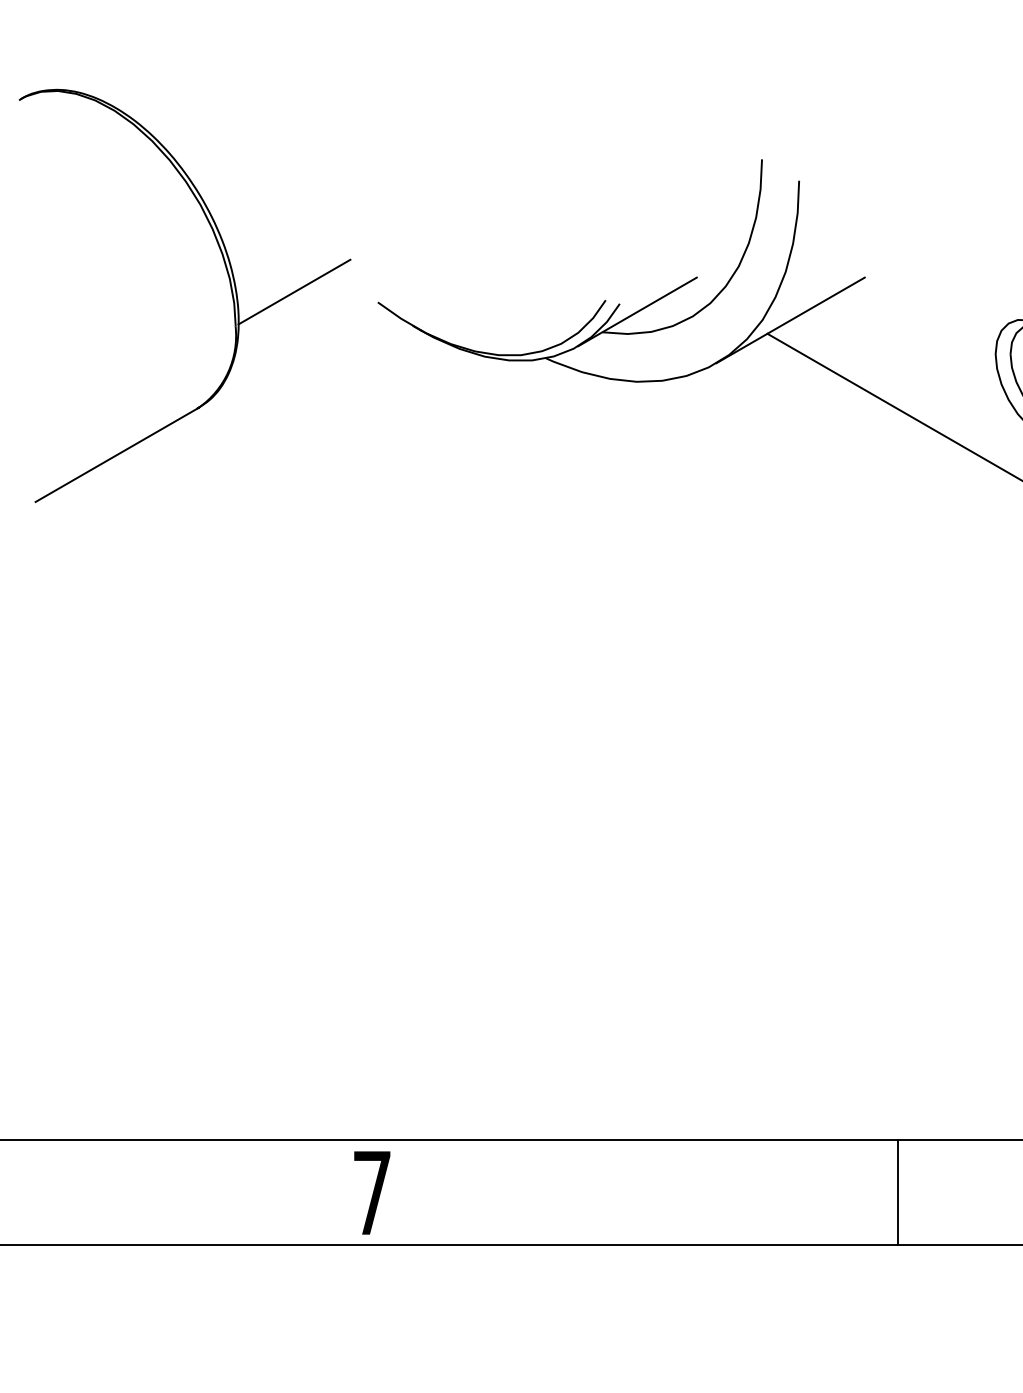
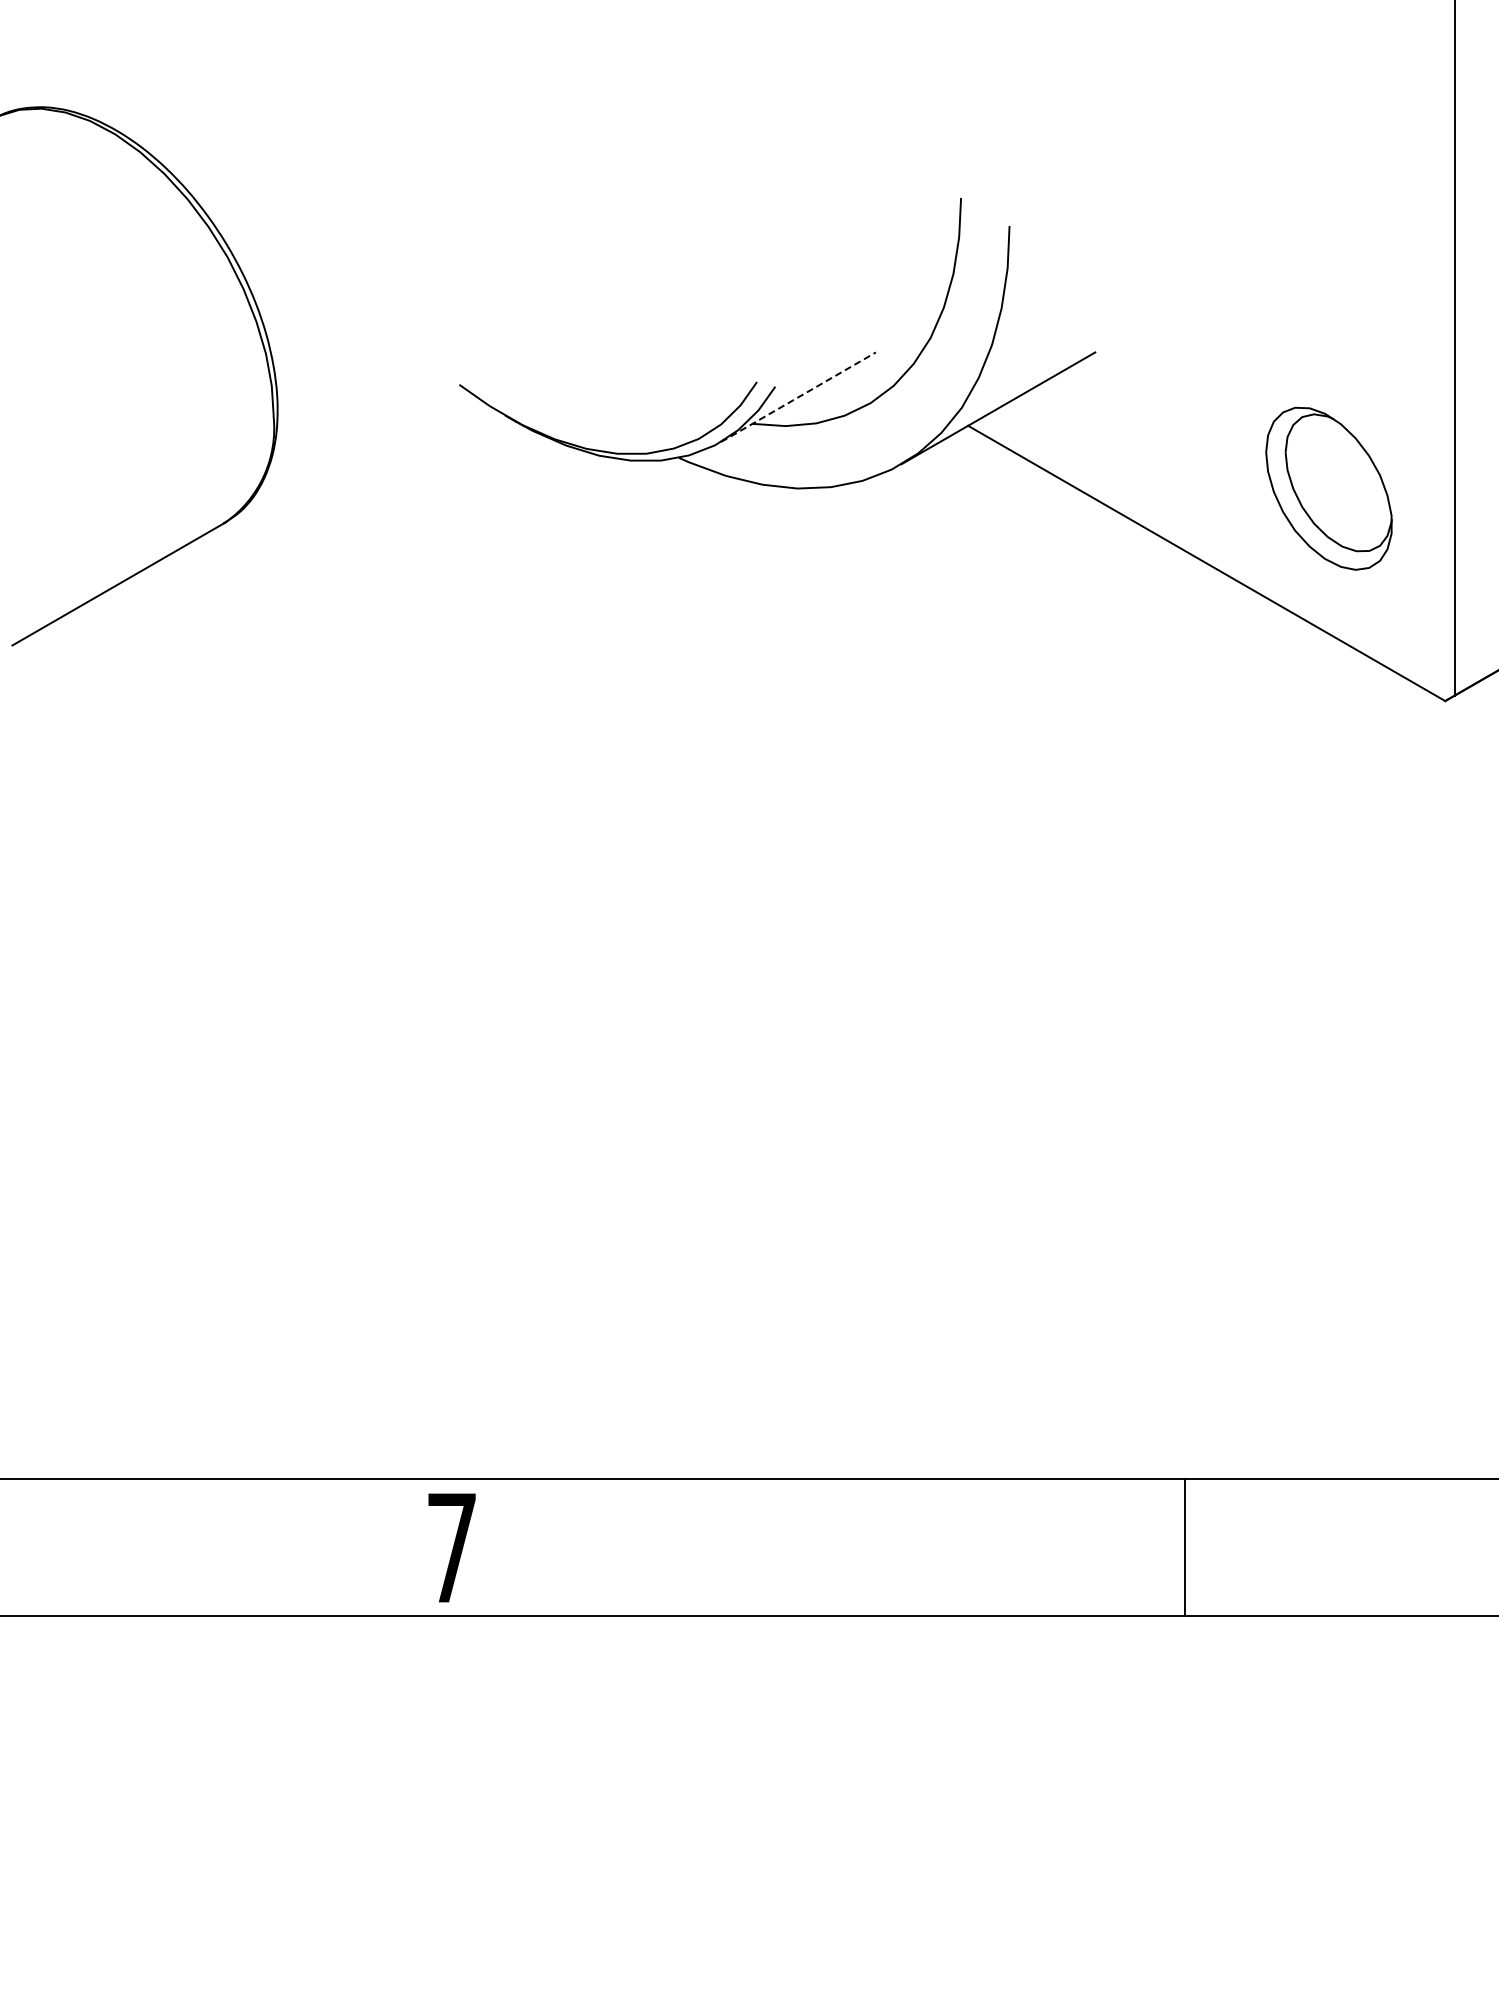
line: (294, 292) -> (350, 371), removed
line: (637, 311) -> (798, 396), solid -> dashed
line: (897, 1192) -> (1185, 1547), moved

